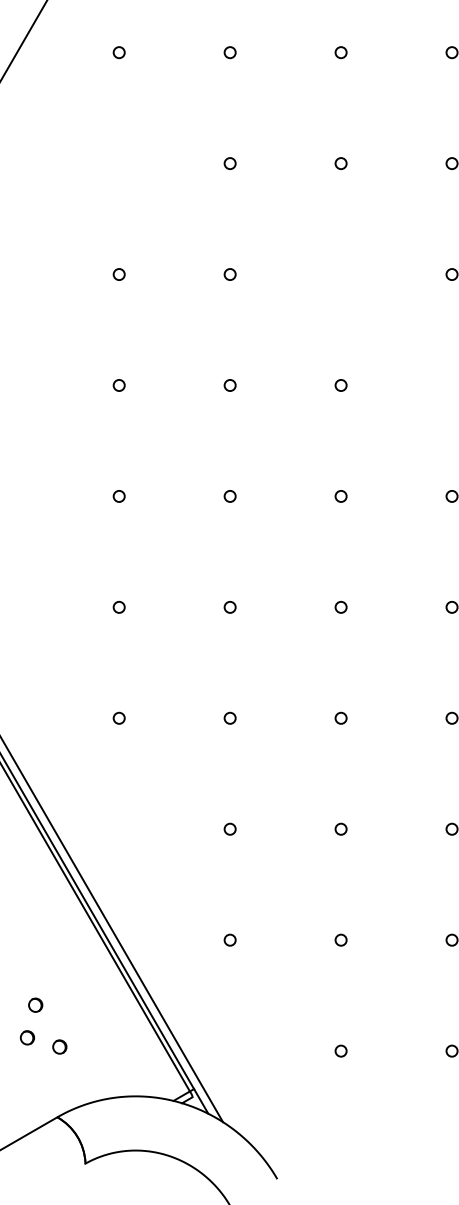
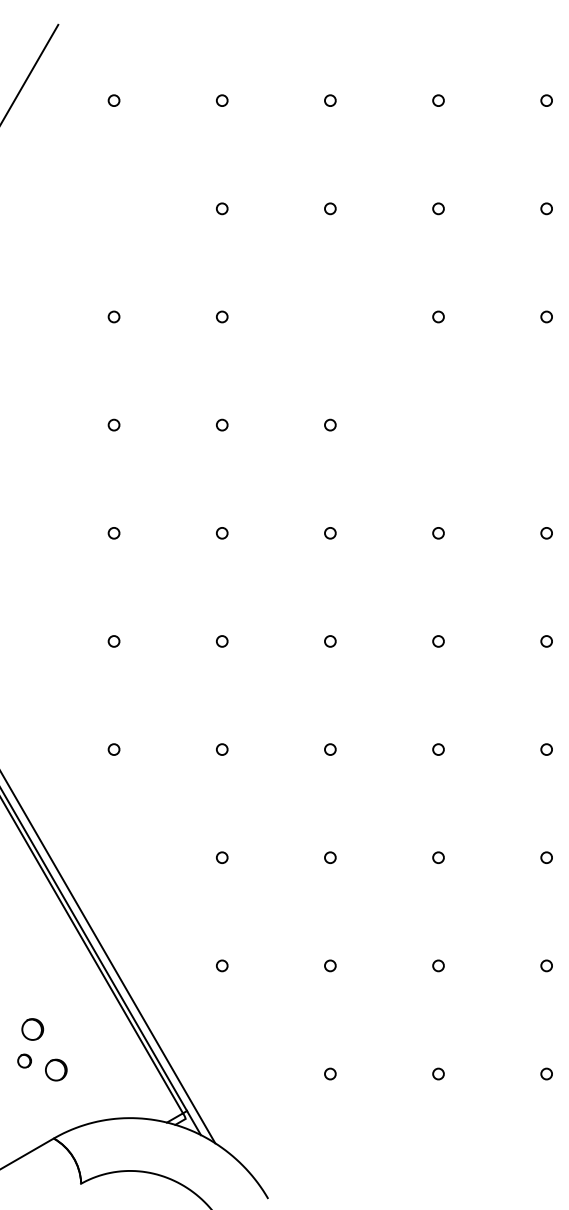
circle: (35, 1004) -> (32, 1028), size x1.6
circle: (59, 1046) -> (55, 1069), size x1.6

